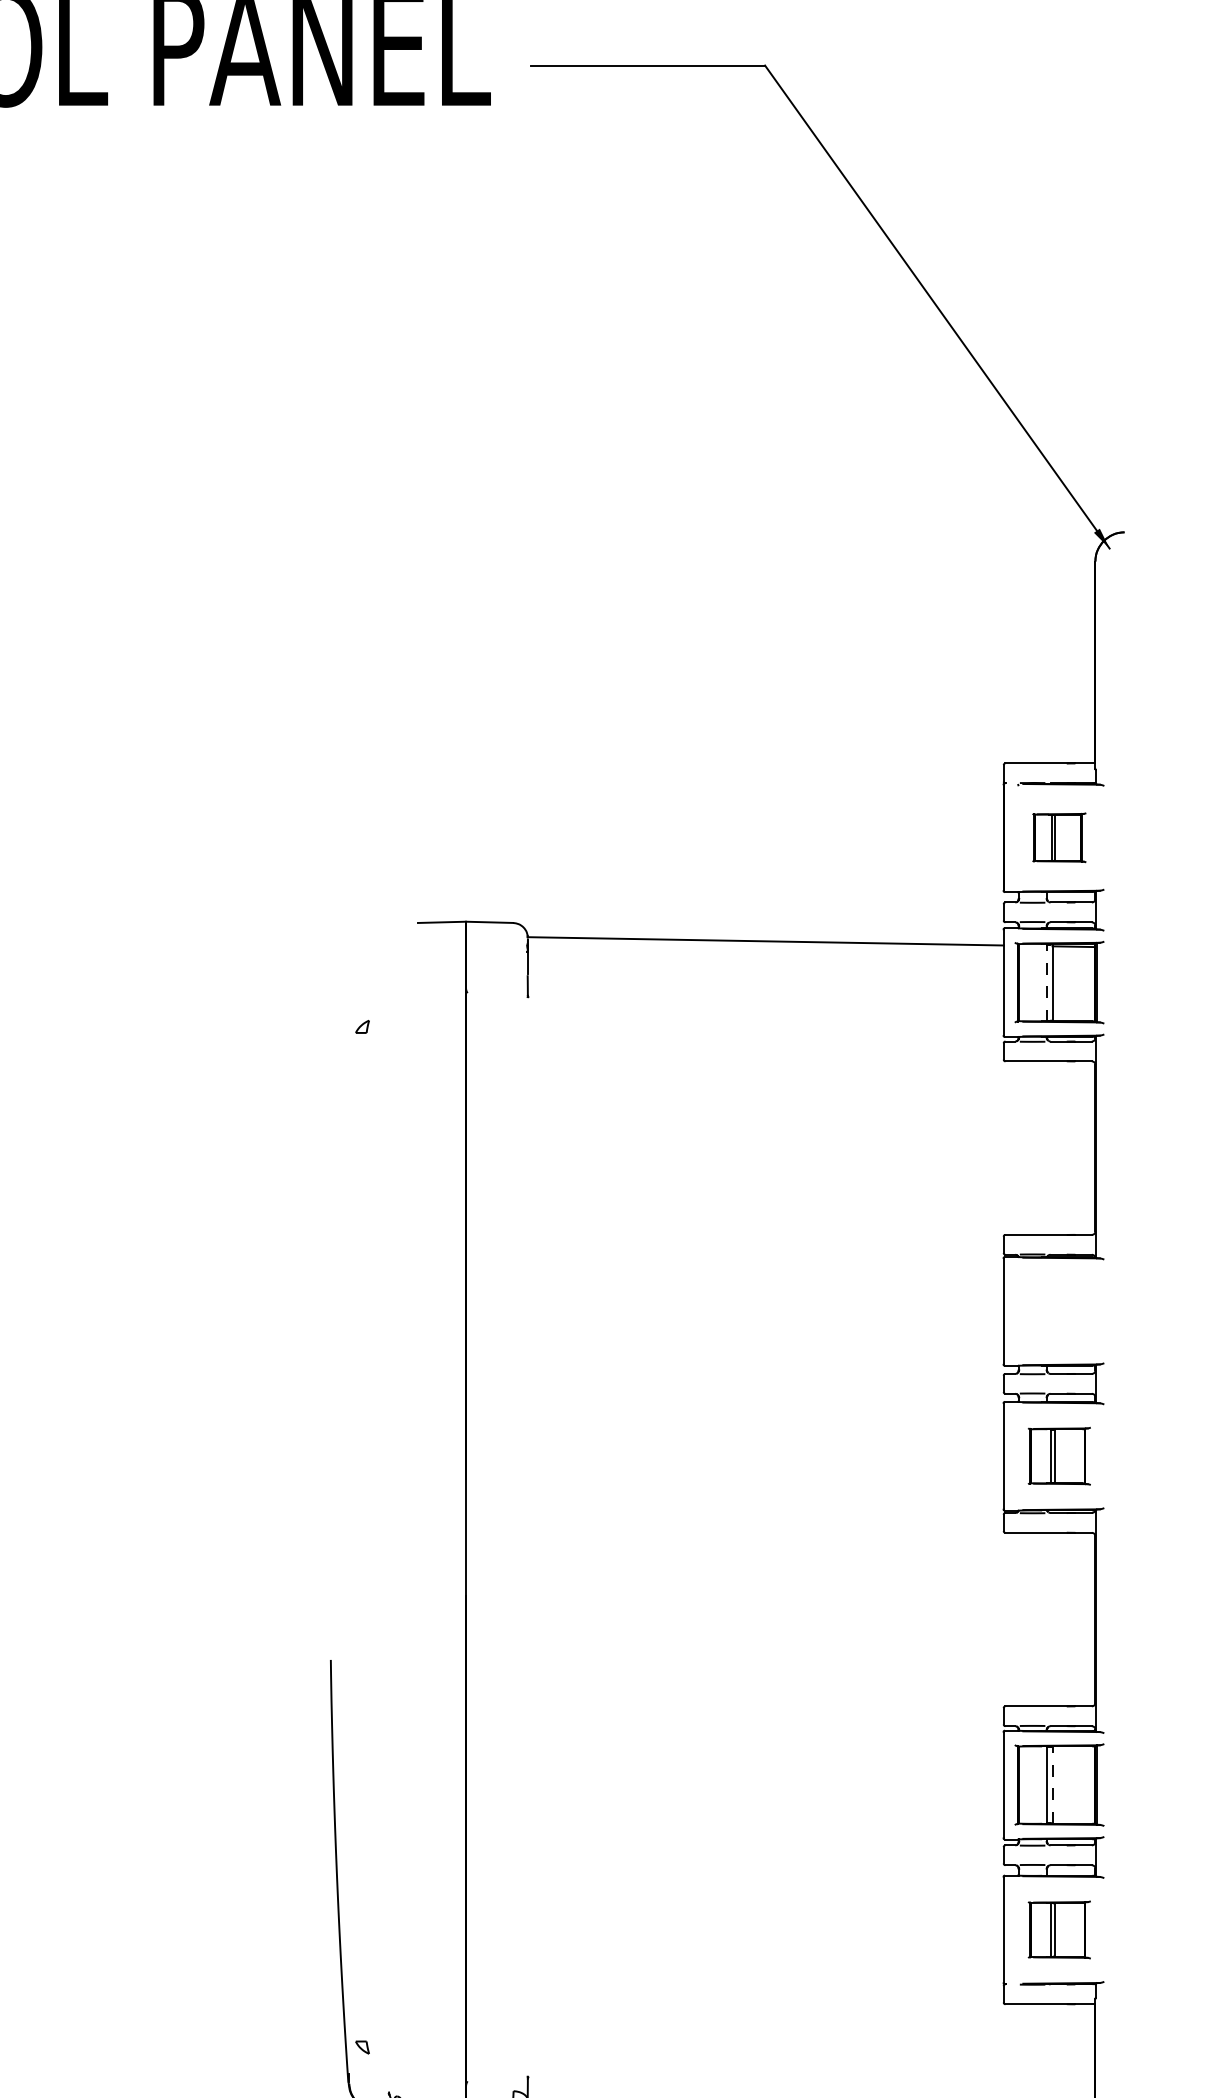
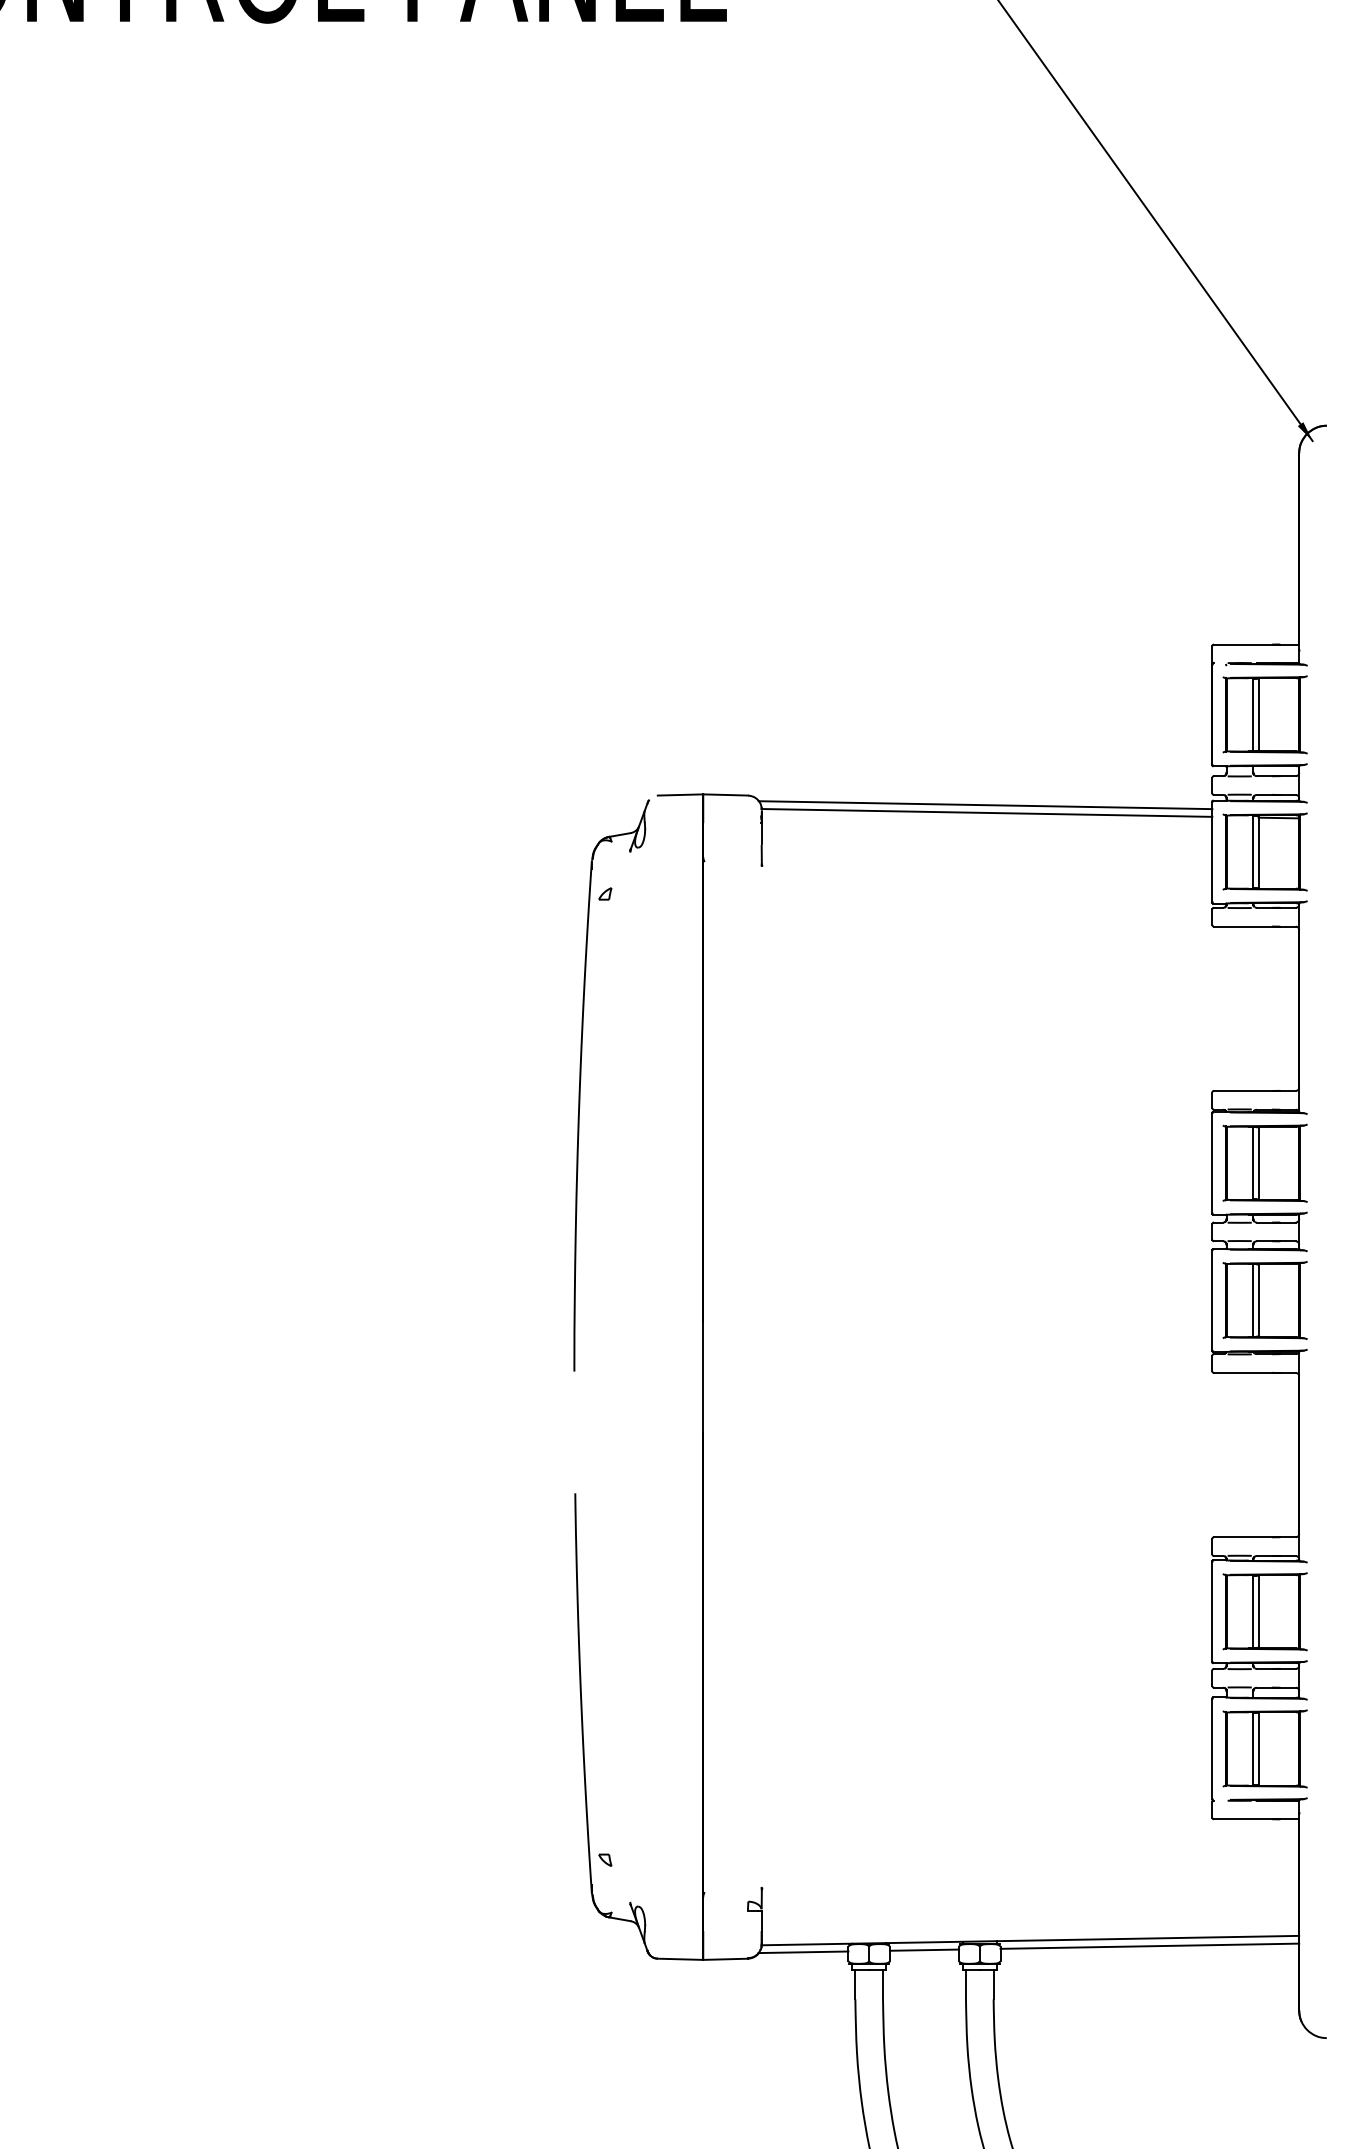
part: (1058, 837) -> (1264, 714), size x1.67
line: (764, 933) -> (985, 805), added
line: (1047, 983) -> (1253, 852), dashed -> solid
part: (337, 1222) -> (581, 1079), added
part: (1058, 1310) -> (1264, 1162), added
part: (1058, 1456) -> (1264, 1300), size x1.43
line: (1052, 1784) -> (1258, 1611), dashed -> solid
part: (1058, 1929) -> (1264, 1748), size x1.43

